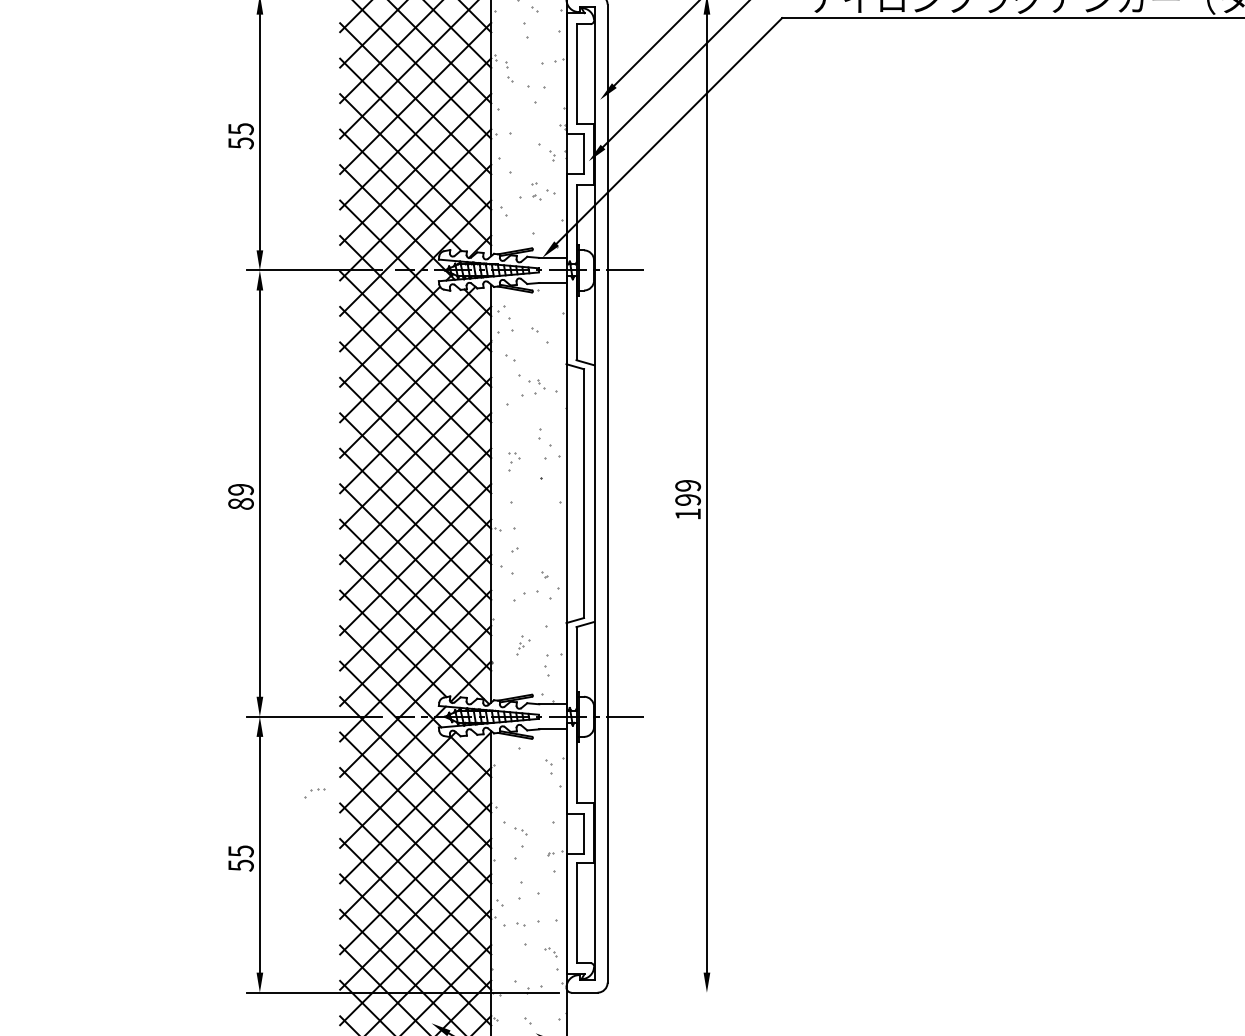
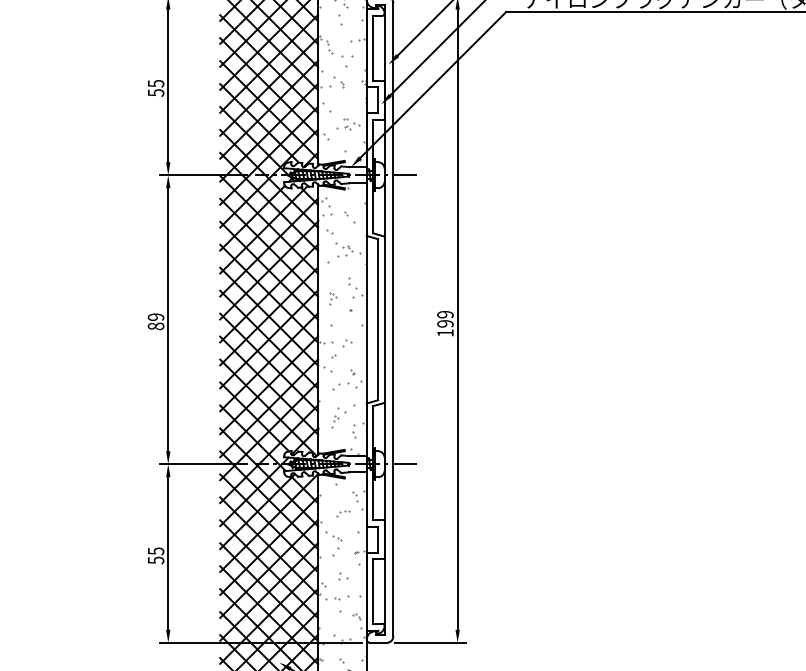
part: (546, 151) -> (338, 82), moved
part: (536, 530) -> (347, 343), added
part: (522, 644) -> (338, 417), size x1.67
part: (315, 792) -> (343, 513), moved
part: (530, 890) -> (343, 576), size x0.62
line: (663, 992) -> (429, 642), added

